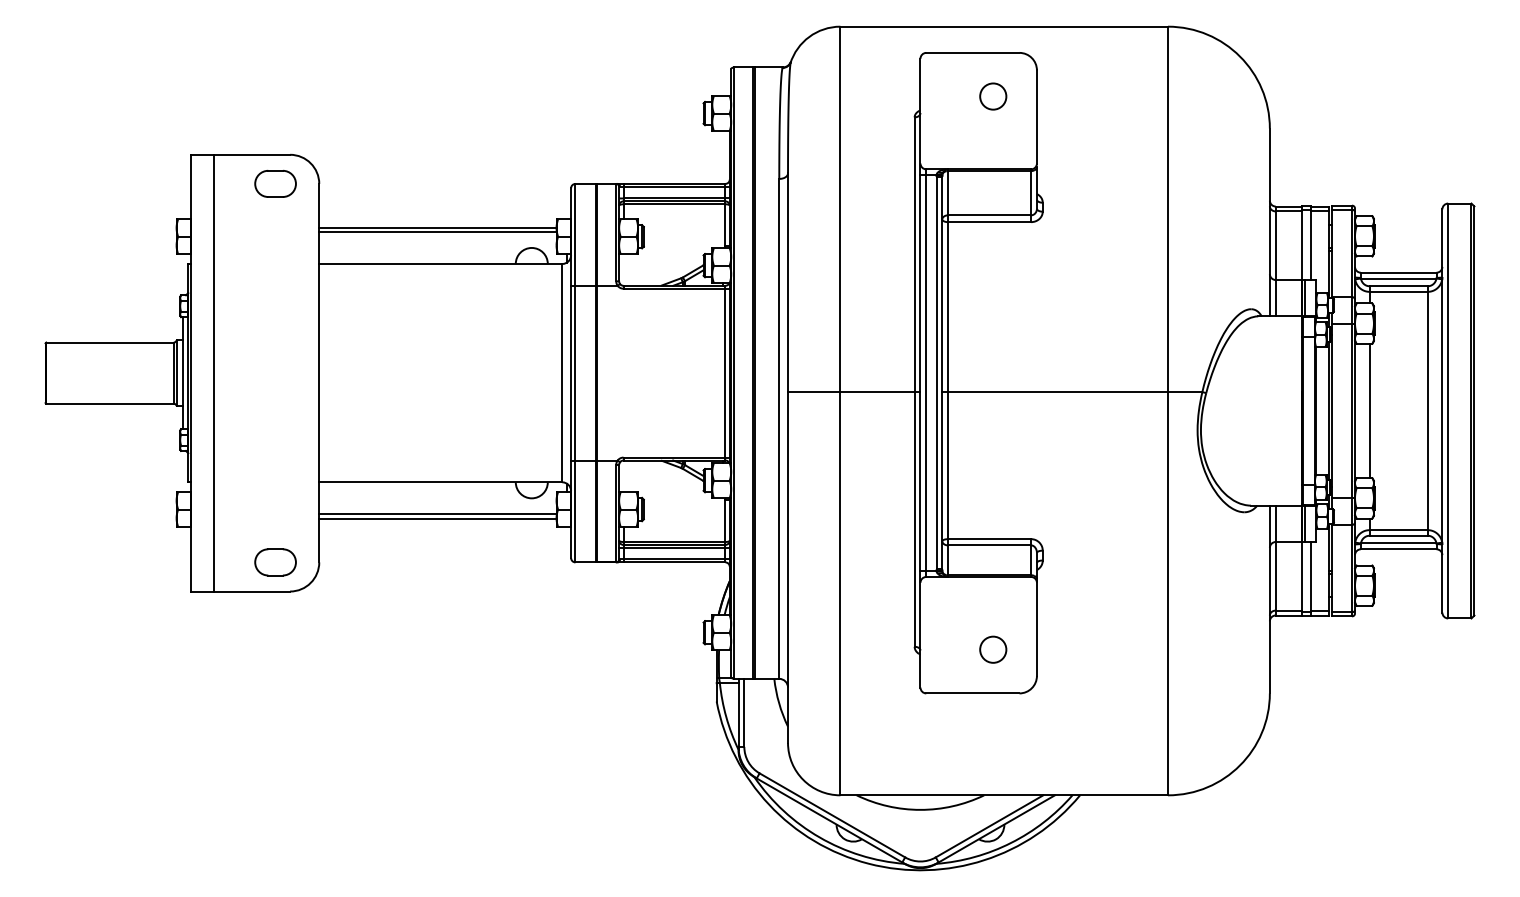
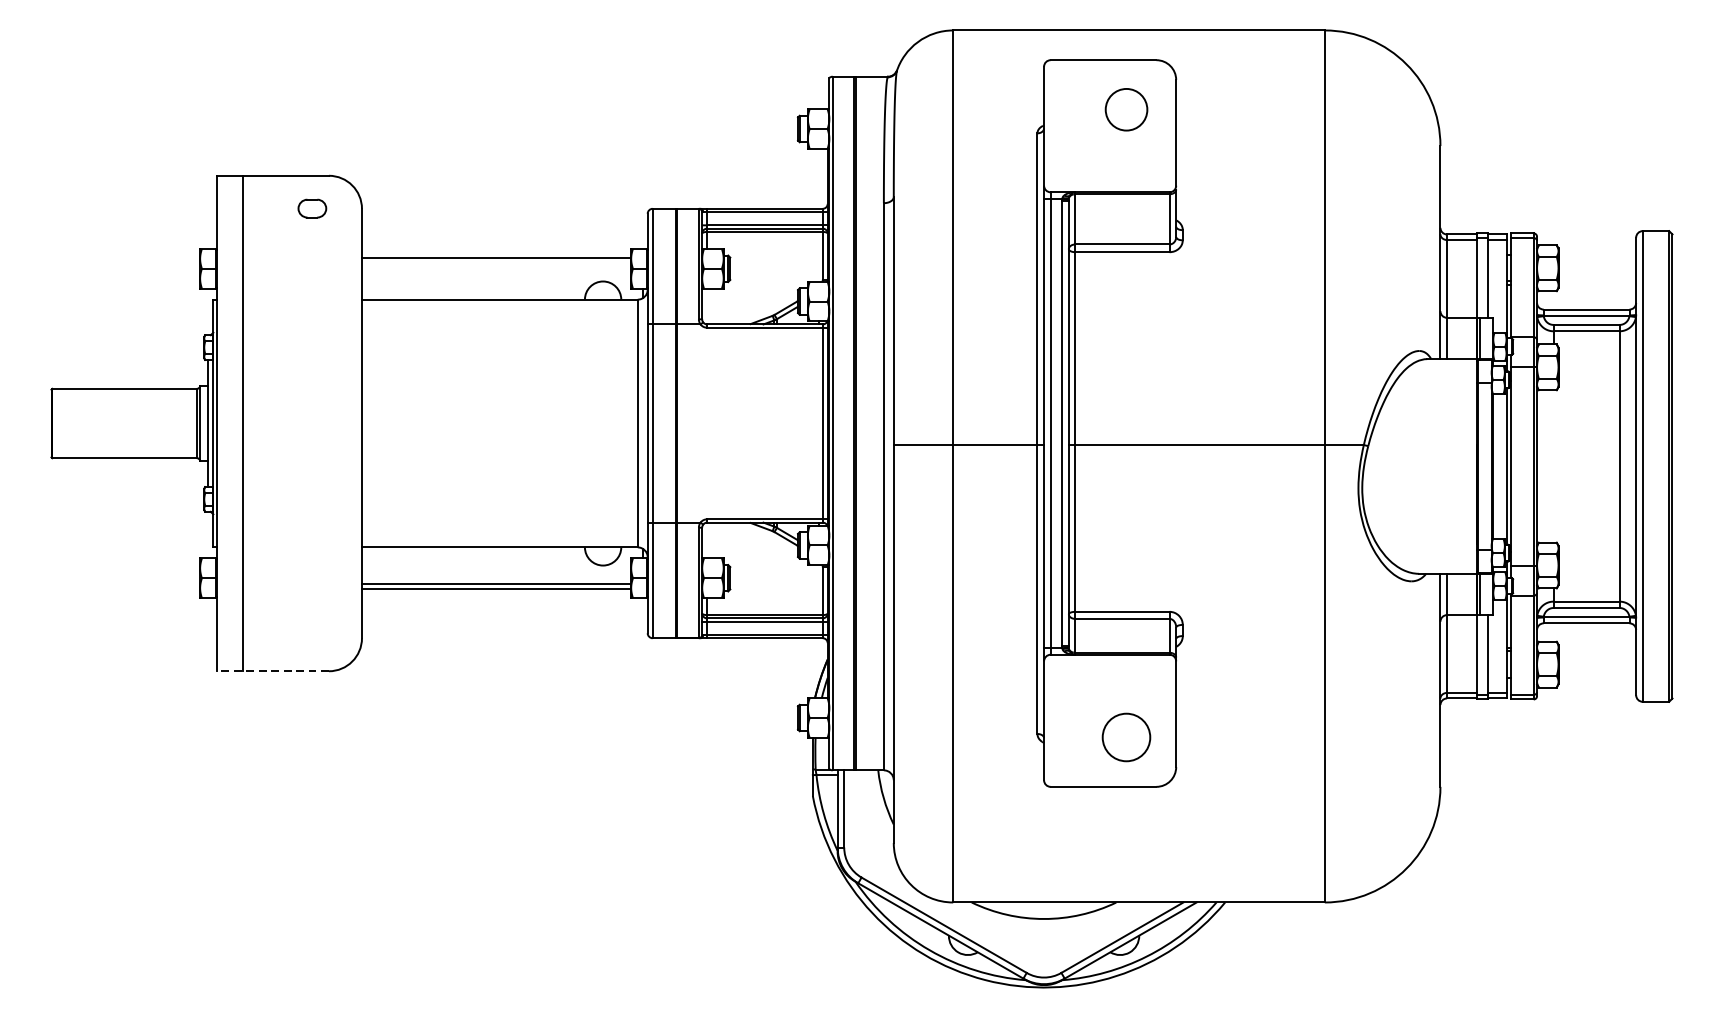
circle: (993, 96) -> (1126, 109), size x1.4
part: (275, 183) -> (312, 208), size x0.6
line: (437, 231) -> (496, 262), removed
line: (1369, 410) -> (1553, 465), removed
part: (275, 562) -> (312, 638), removed
line: (240, 591) -> (272, 671), solid -> dashed
circle: (993, 649) -> (1126, 737), size x1.6

